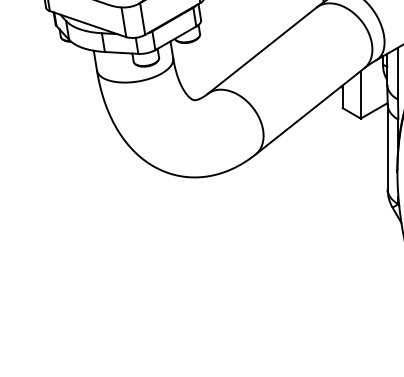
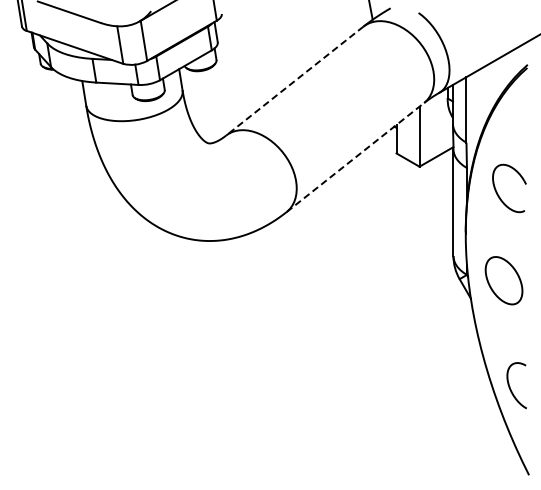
line: (261, 51) -> (294, 81), solid -> dashed
line: (310, 111) -> (355, 157), solid -> dashed

